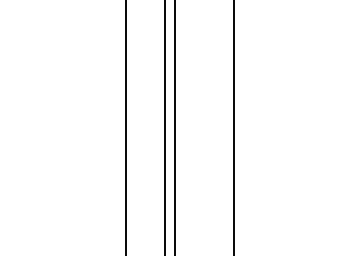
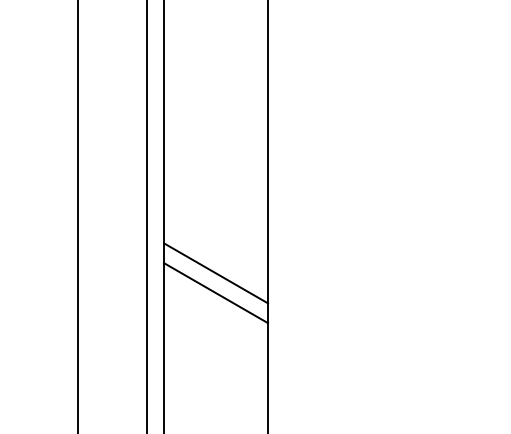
line: (203, 153) -> (214, 273), added
line: (203, 164) -> (214, 292), added

